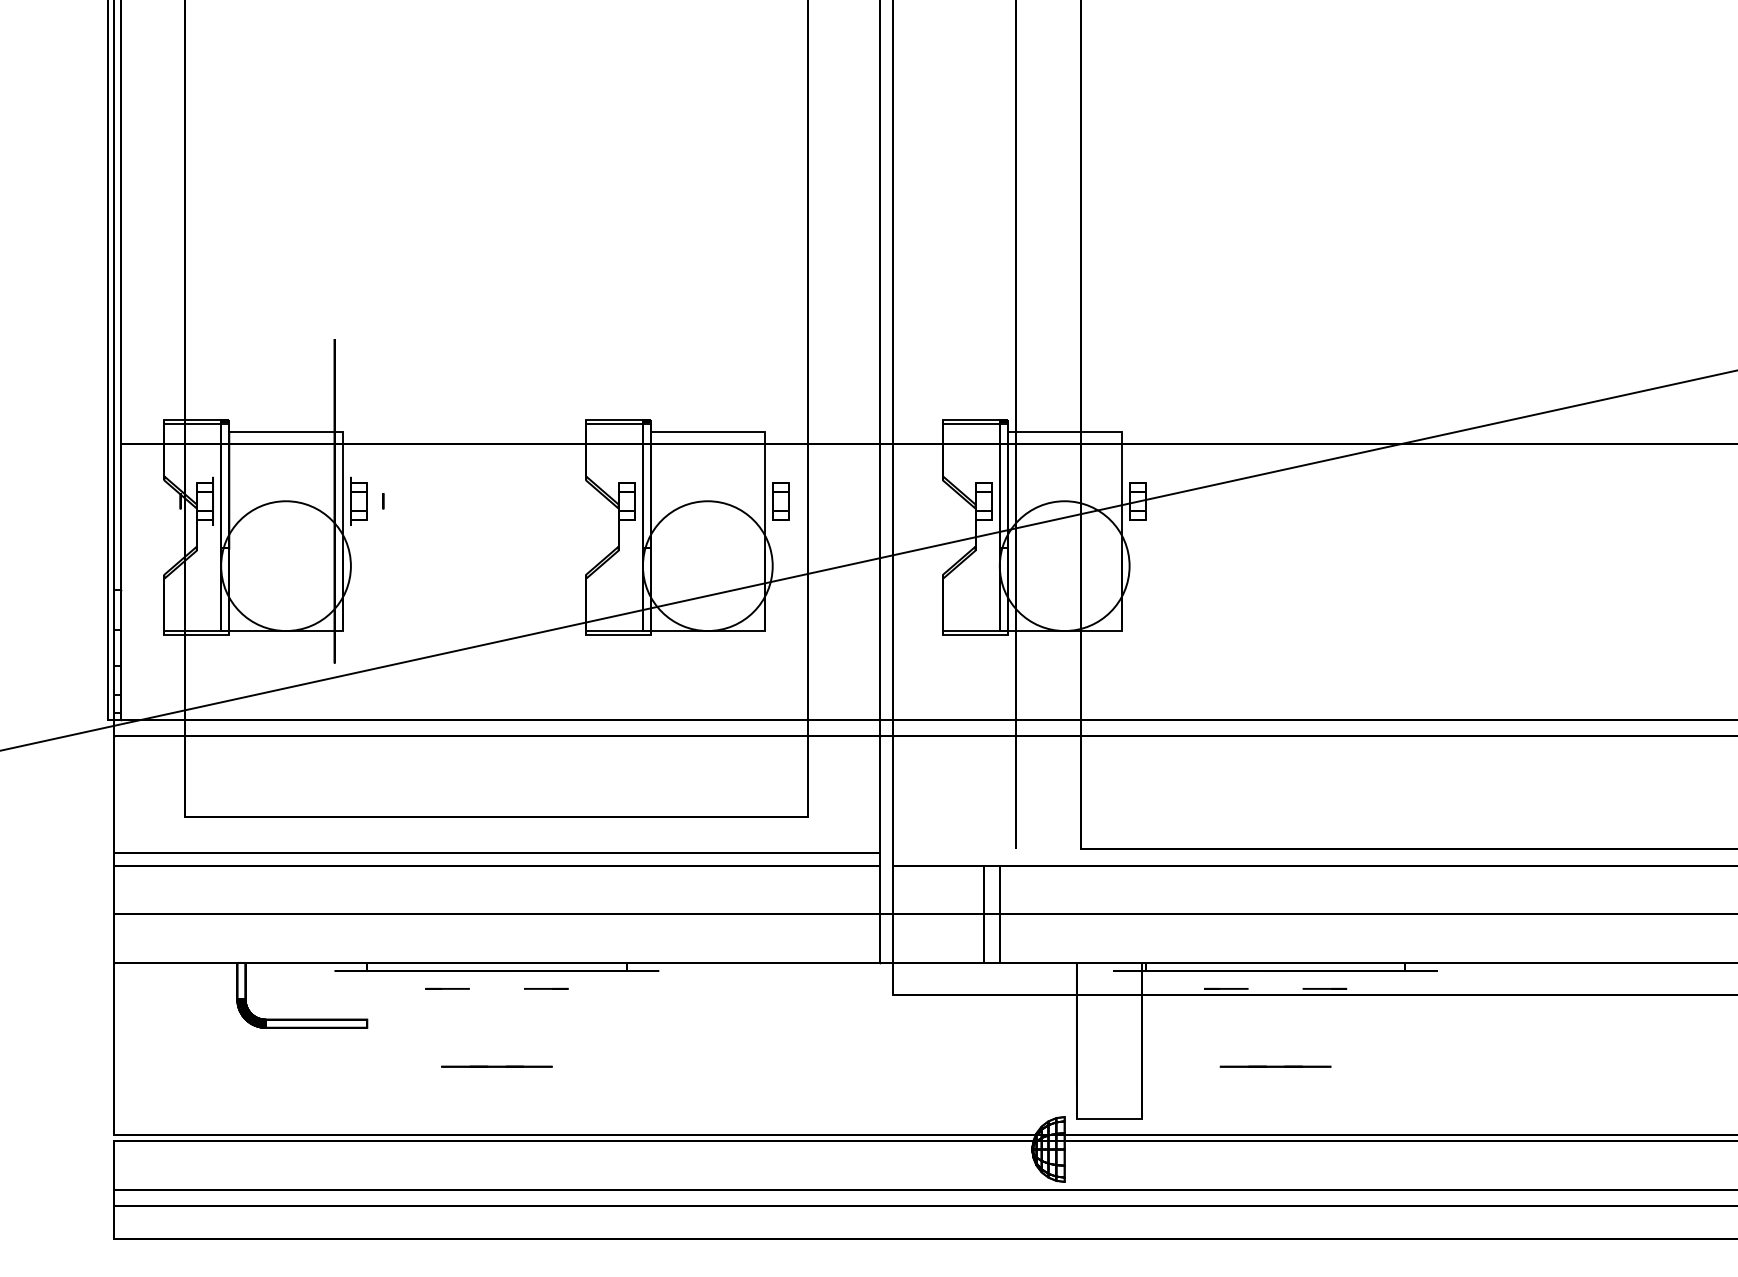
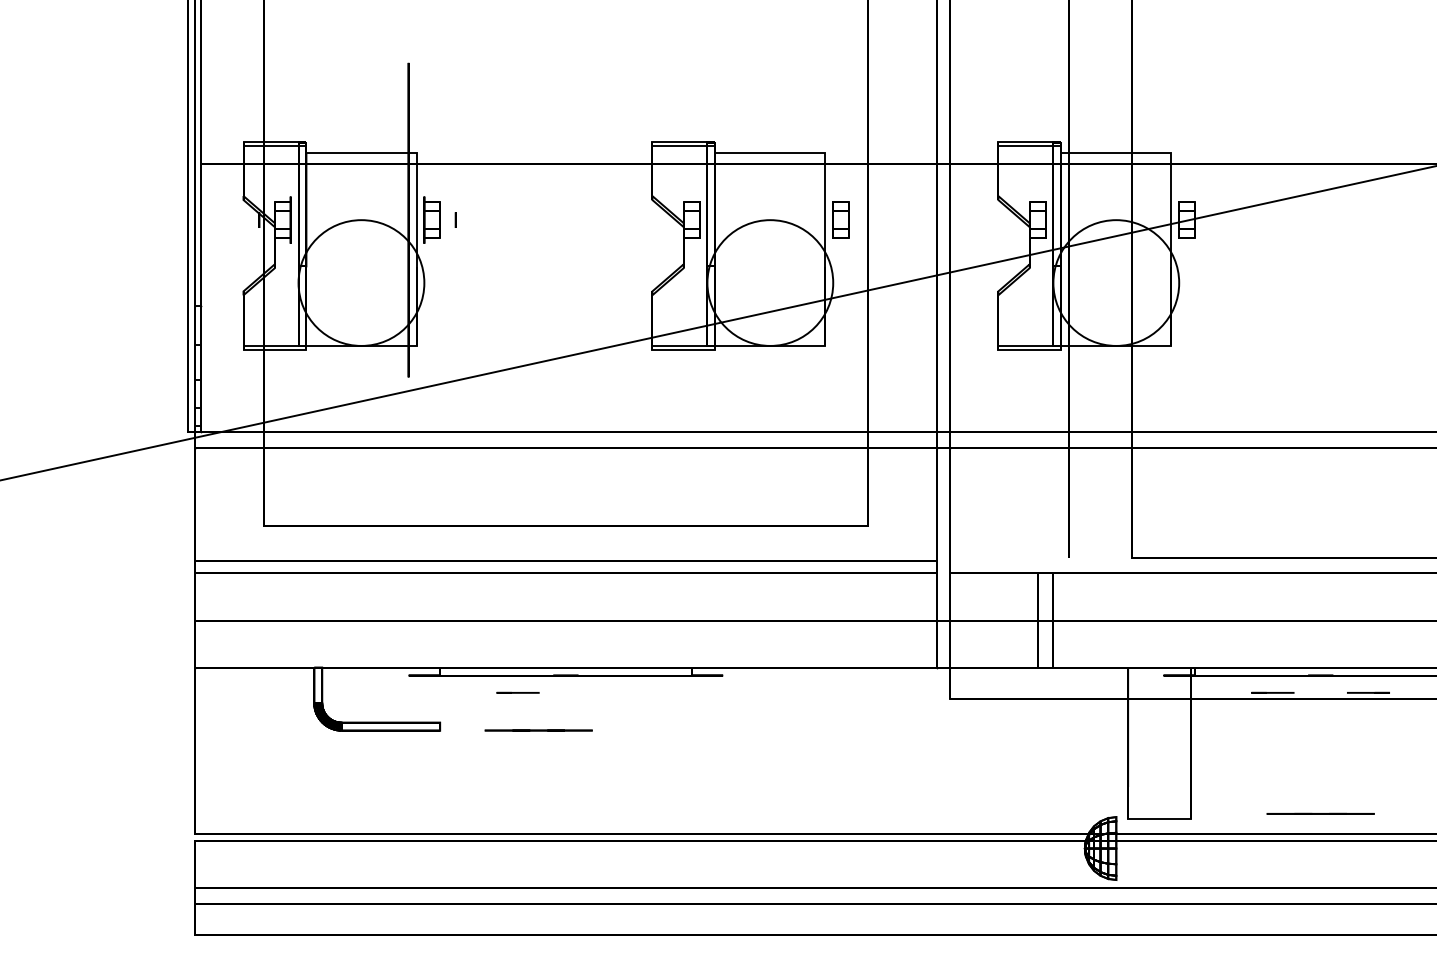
line: (546, 988) -> (613, 692), removed
line: (496, 1066) -> (538, 730), moved
line: (1275, 1066) -> (1320, 813), moved

